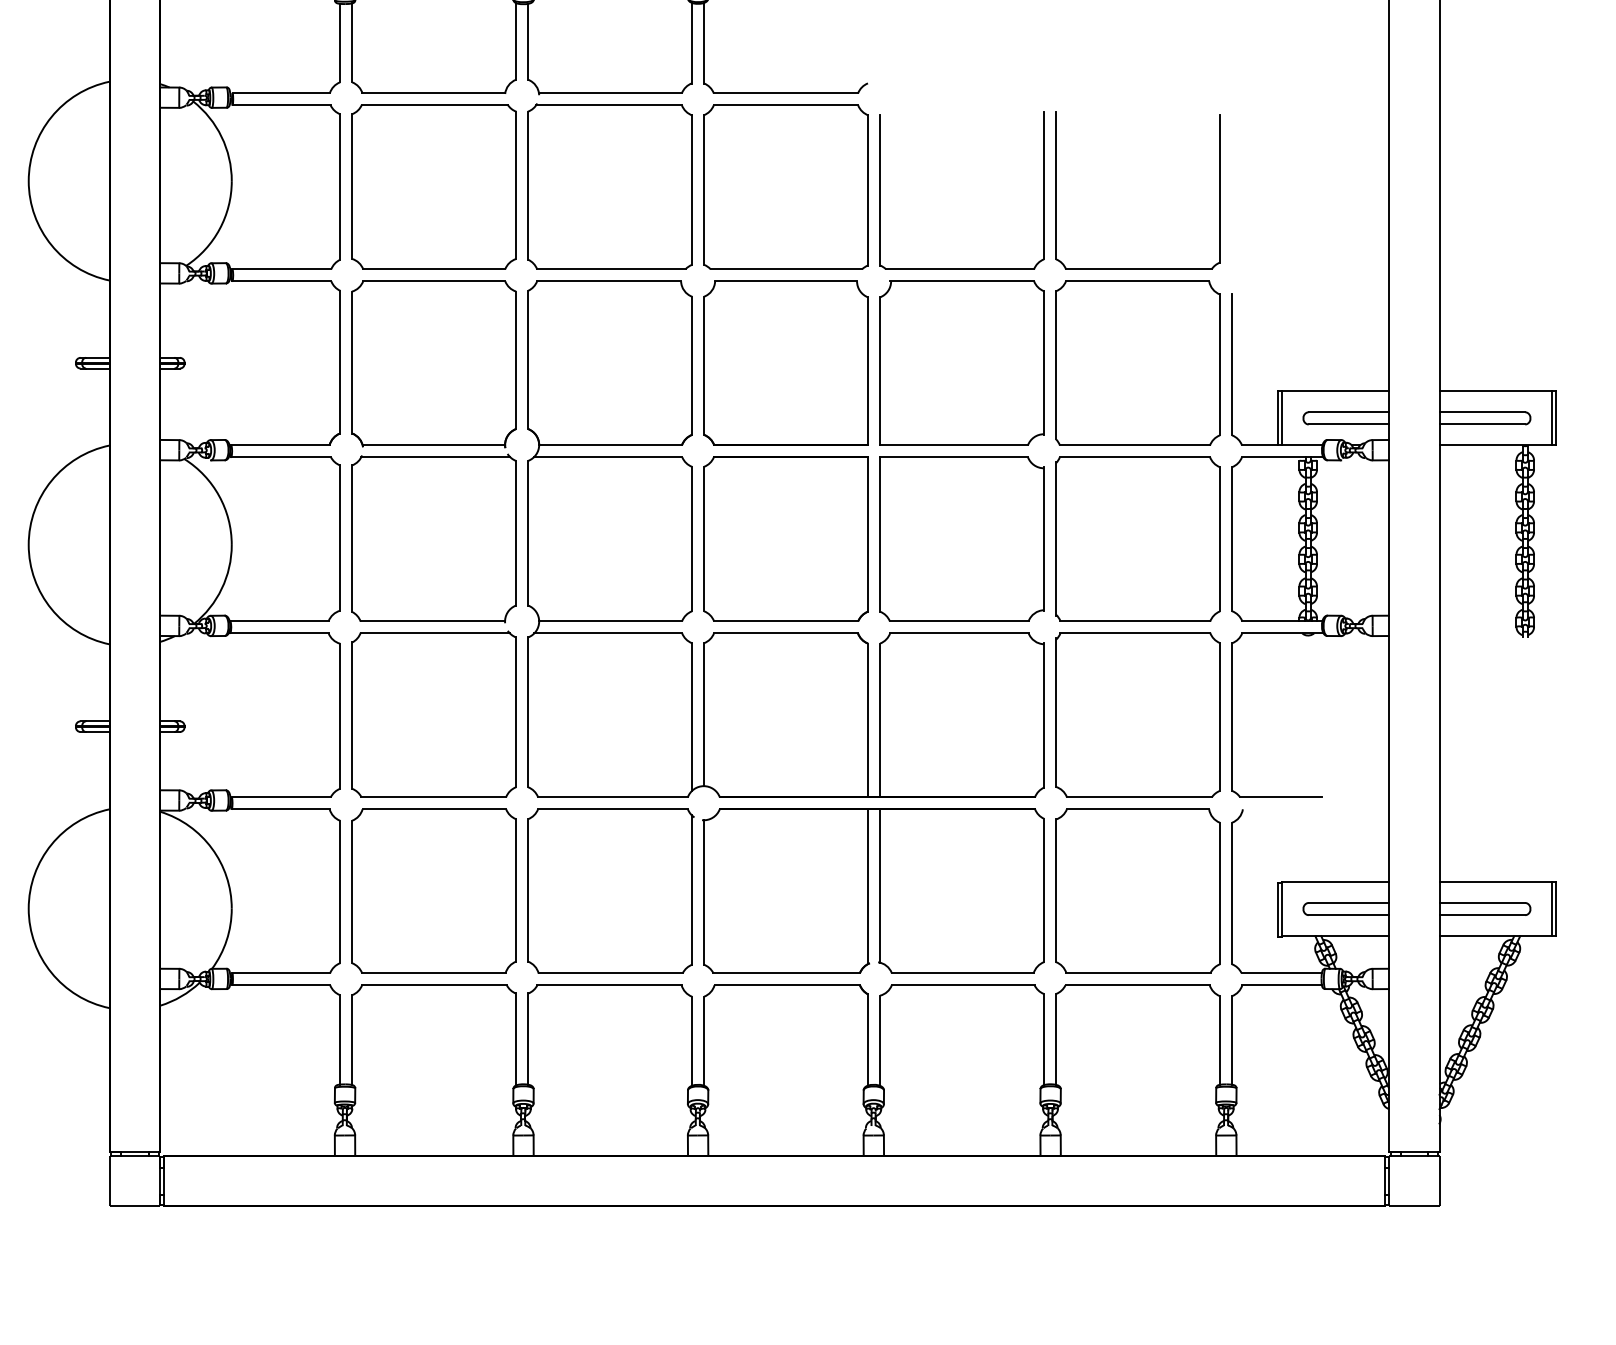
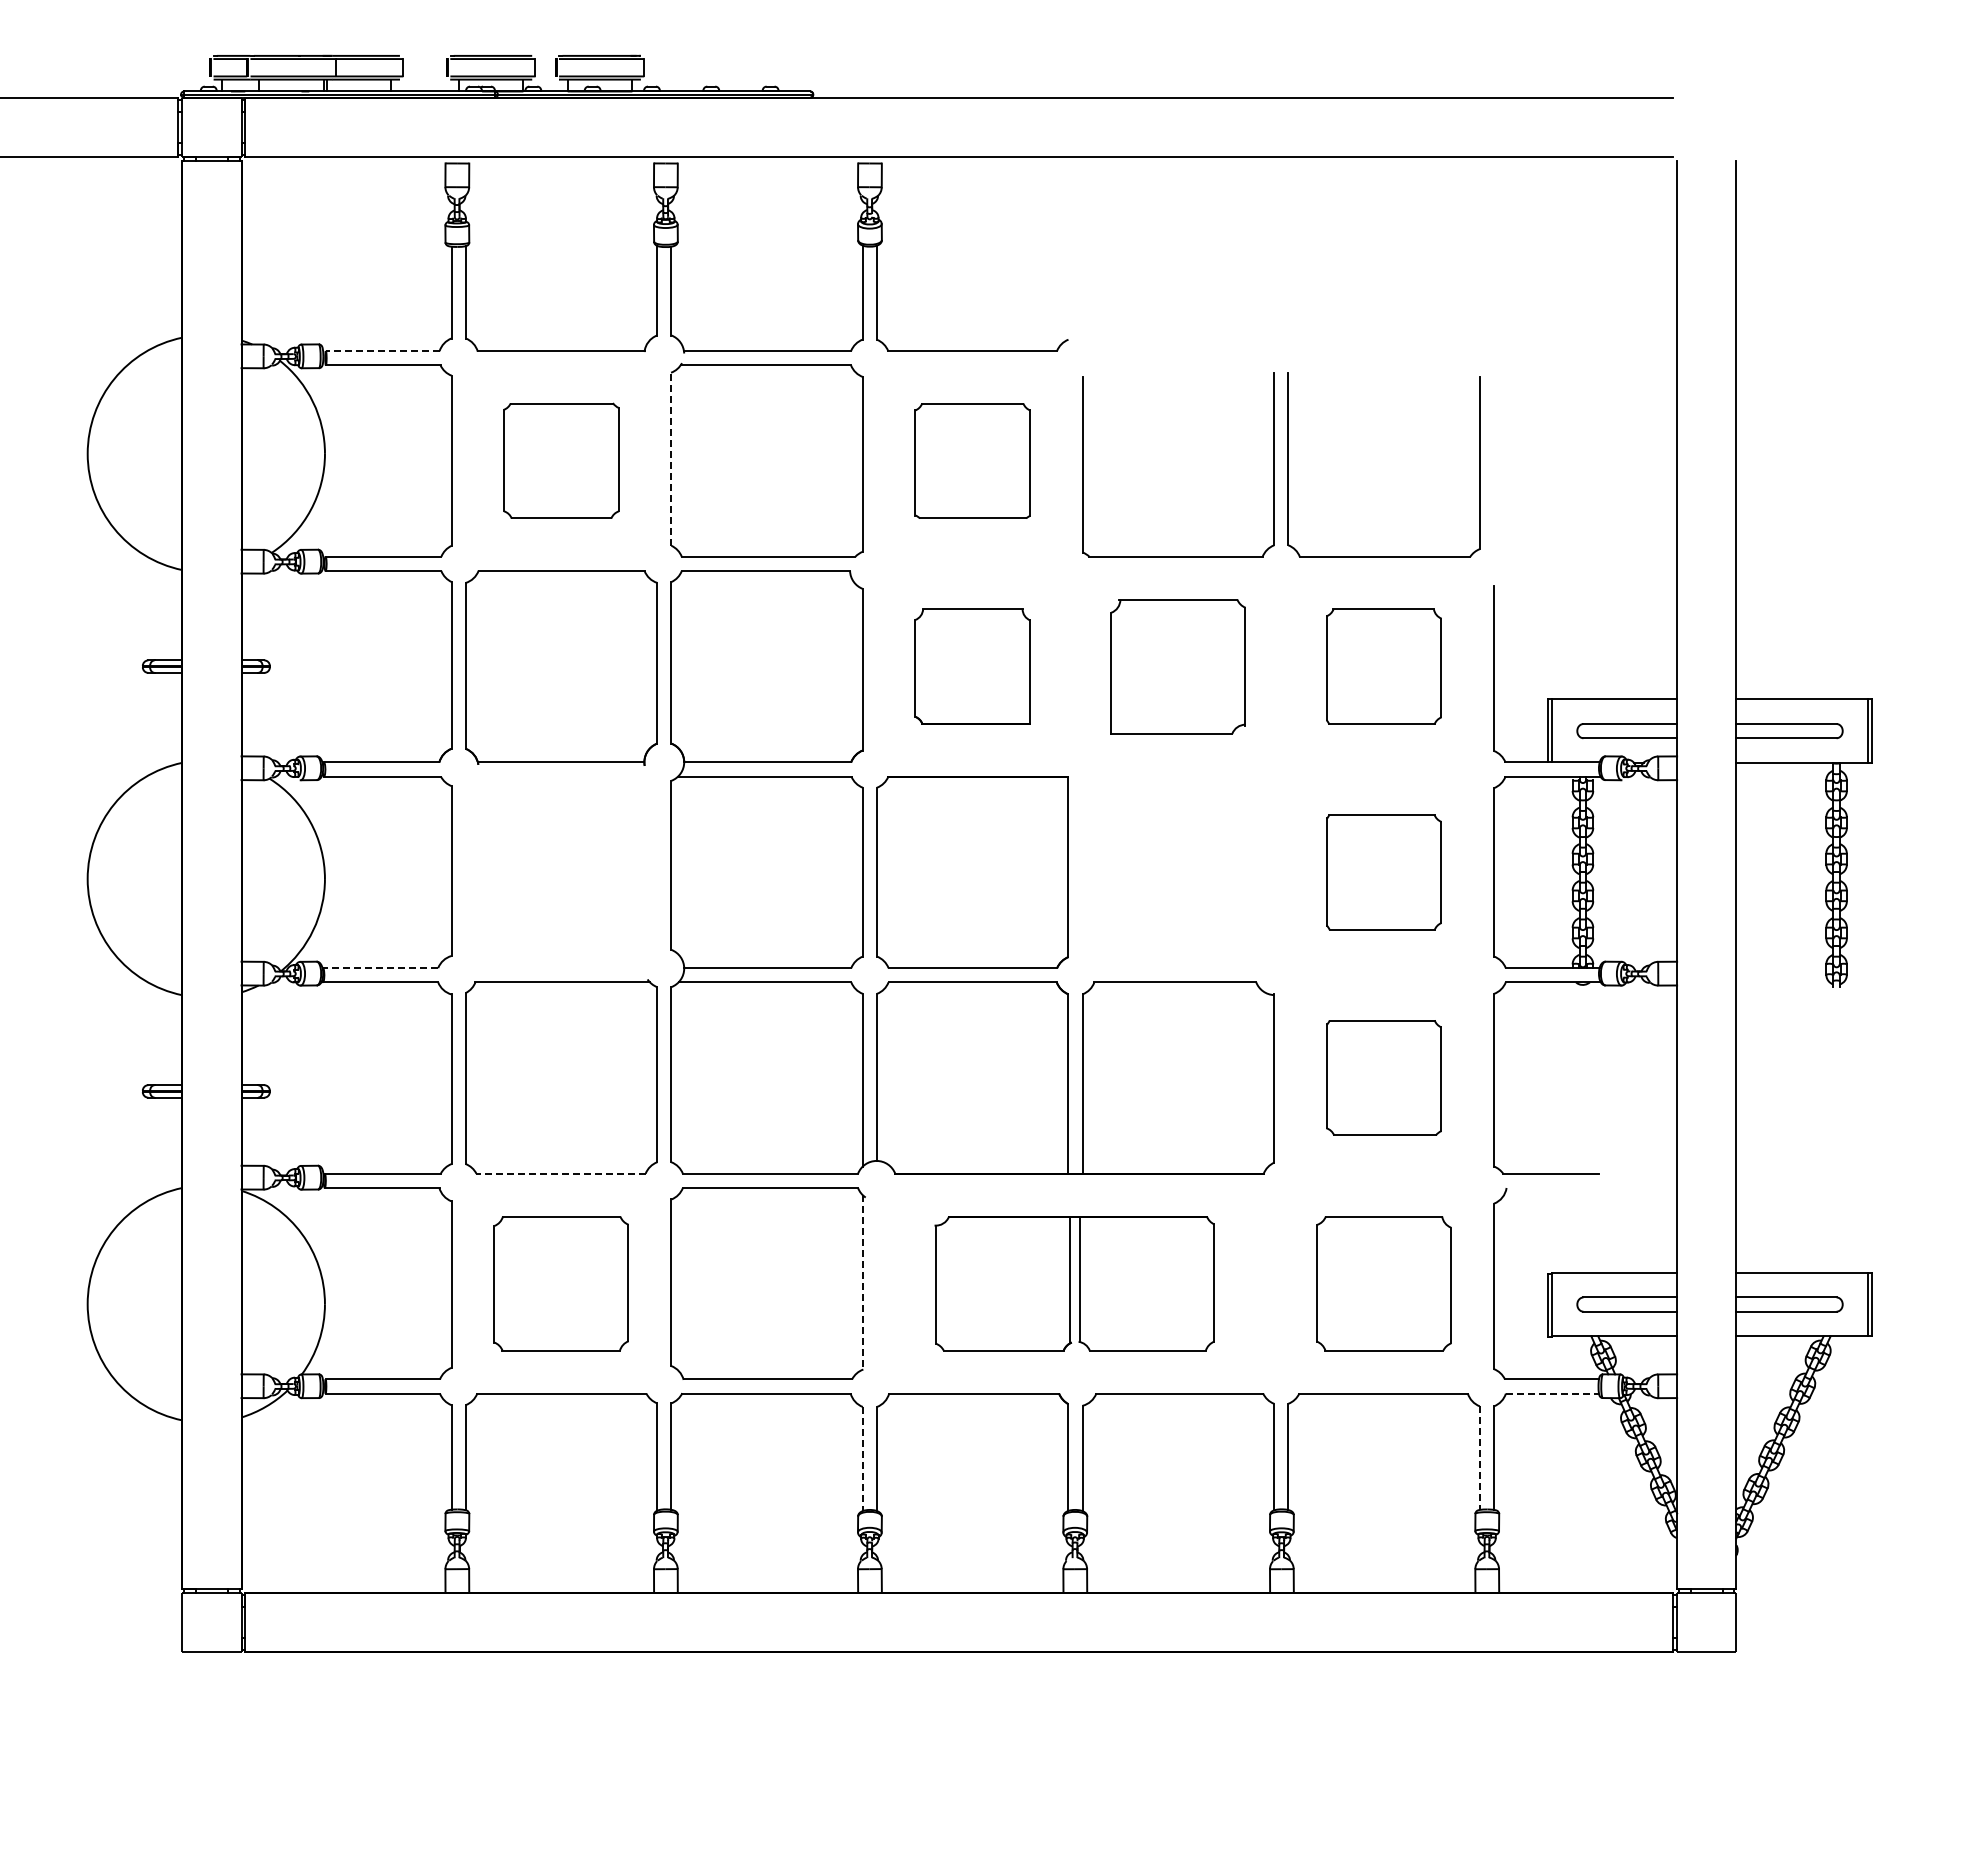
line: (281, 93) -> (382, 351), solid -> dashed
line: (528, 185) -> (671, 459), solid -> dashed
part: (434, 186) -> (561, 460), size x0.6
part: (785, 186) -> (972, 460), size x0.6
part: (785, 363) -> (972, 666), size x0.6
part: (962, 363) -> (1178, 666), size x0.7
part: (1137, 363) -> (1383, 666), size x0.6
part: (434, 538) -> (561, 871), removed
part: (962, 539) -> (1178, 872), removed
part: (1137, 539) -> (1383, 872), size x0.6
line: (279, 621) -> (380, 968), solid -> dashed
part: (1137, 714) -> (1383, 1077), size x0.6
line: (434, 796) -> (561, 1173), solid -> dashed
line: (691, 890) -> (862, 1282), solid -> dashed
part: (434, 891) -> (561, 1283), size x0.7
part: (873, 891) -> (1074, 1283), size x0.7
part: (1137, 891) -> (1383, 1283), size x0.7
line: (1282, 985) -> (1552, 1393), solid -> dashed
line: (1219, 1040) -> (1479, 1458), solid -> dashed
line: (691, 1041) -> (862, 1459), solid -> dashed

